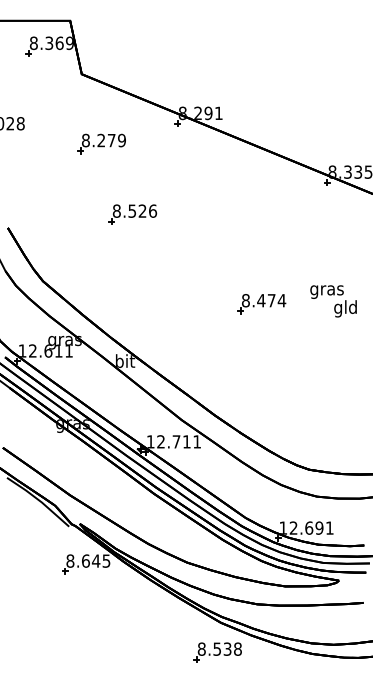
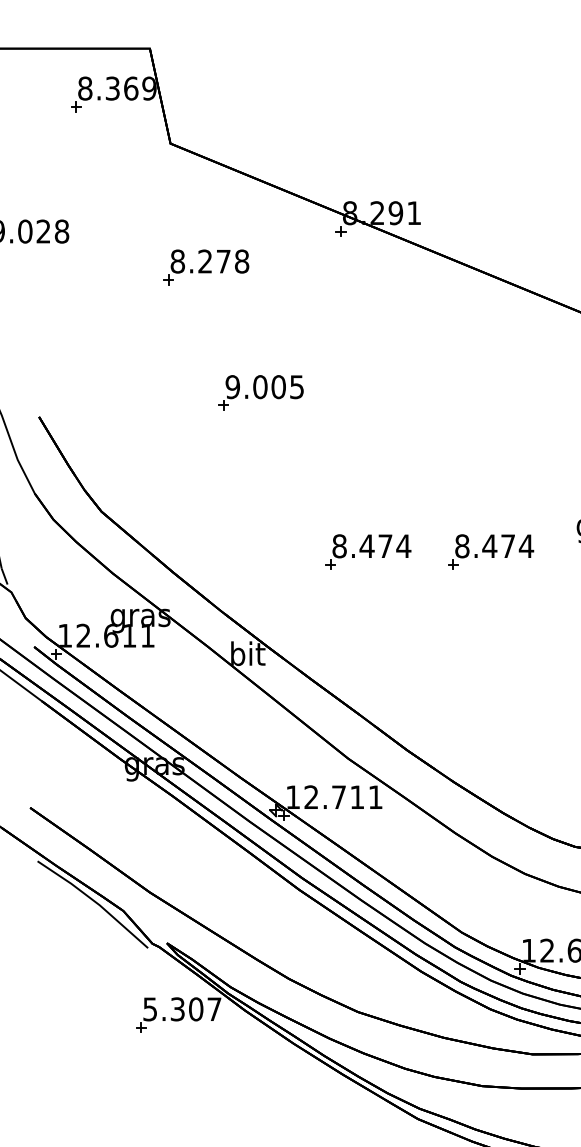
text: (121, 140) -> (241, 261), 8.279 -> 8.278
text: (134, 210) -> (264, 385), 8.526 -> 9.005
part: (192, 304) -> (367, 553), added
text: (88, 560) -> (182, 1008), 8.645 -> 5.307

